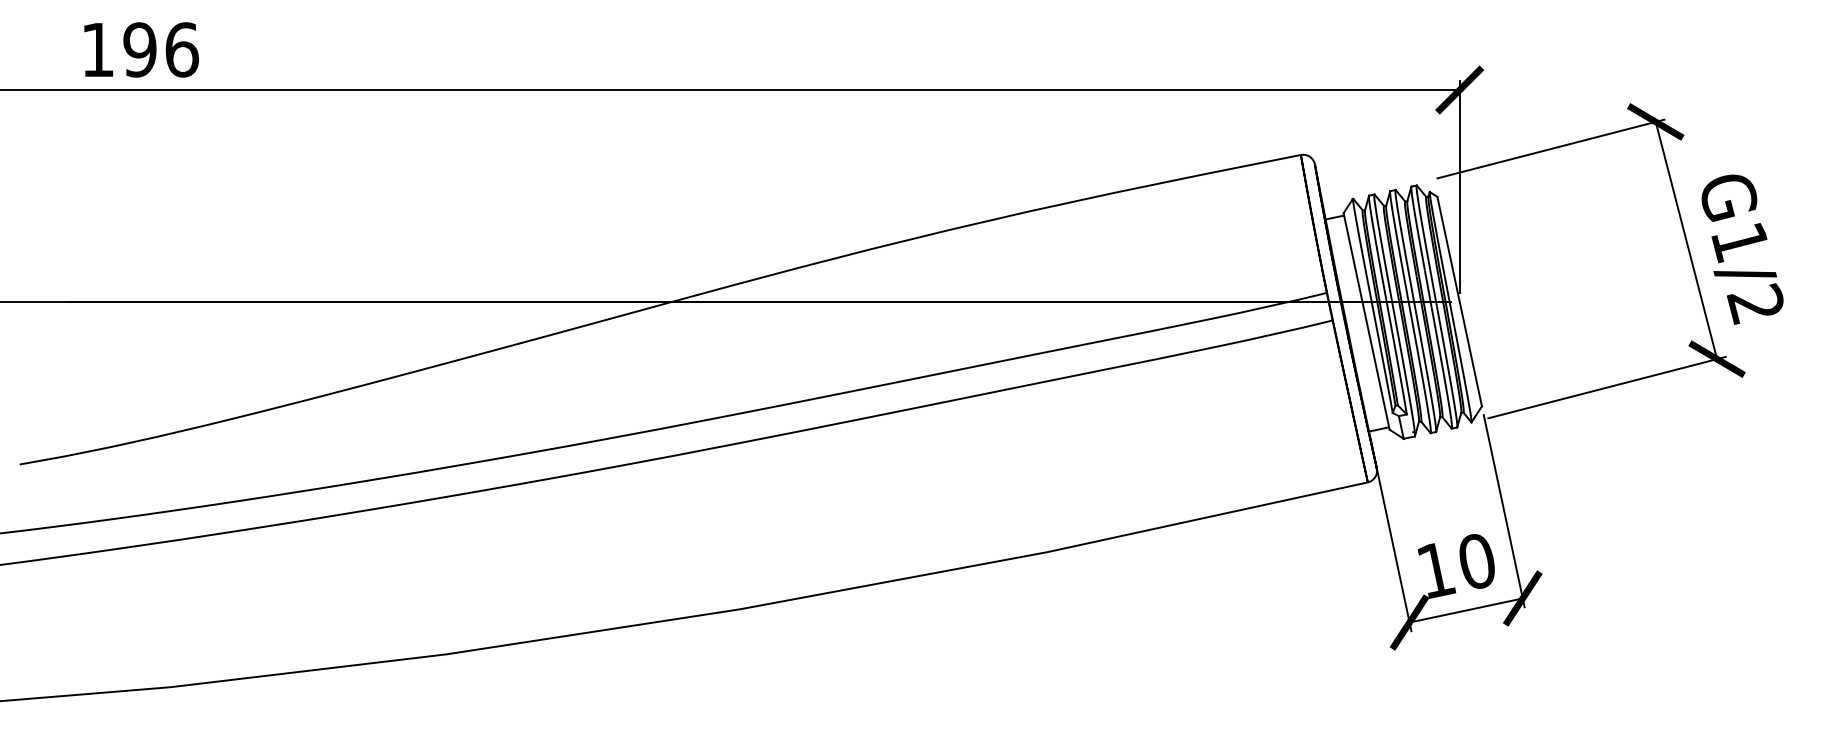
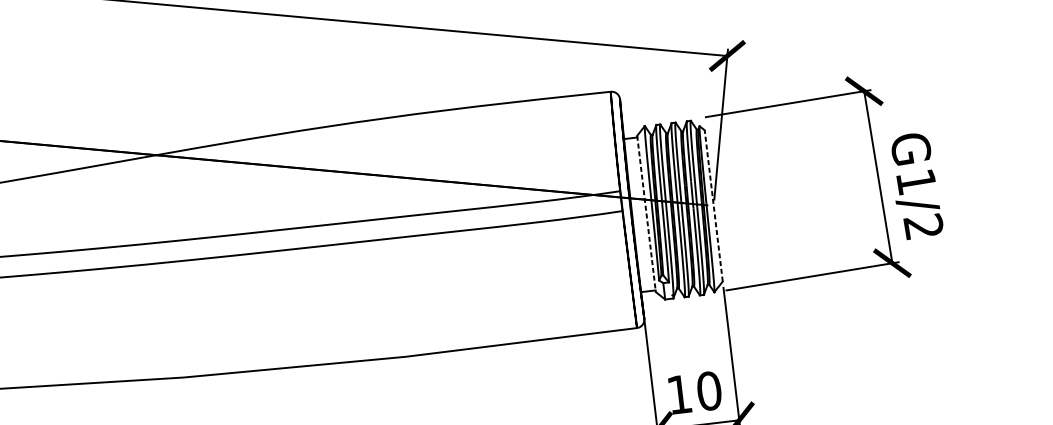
line: (1459, 301) -> (713, 205), solid -> dashed
line: (1366, 321) -> (646, 213), solid -> dashed

